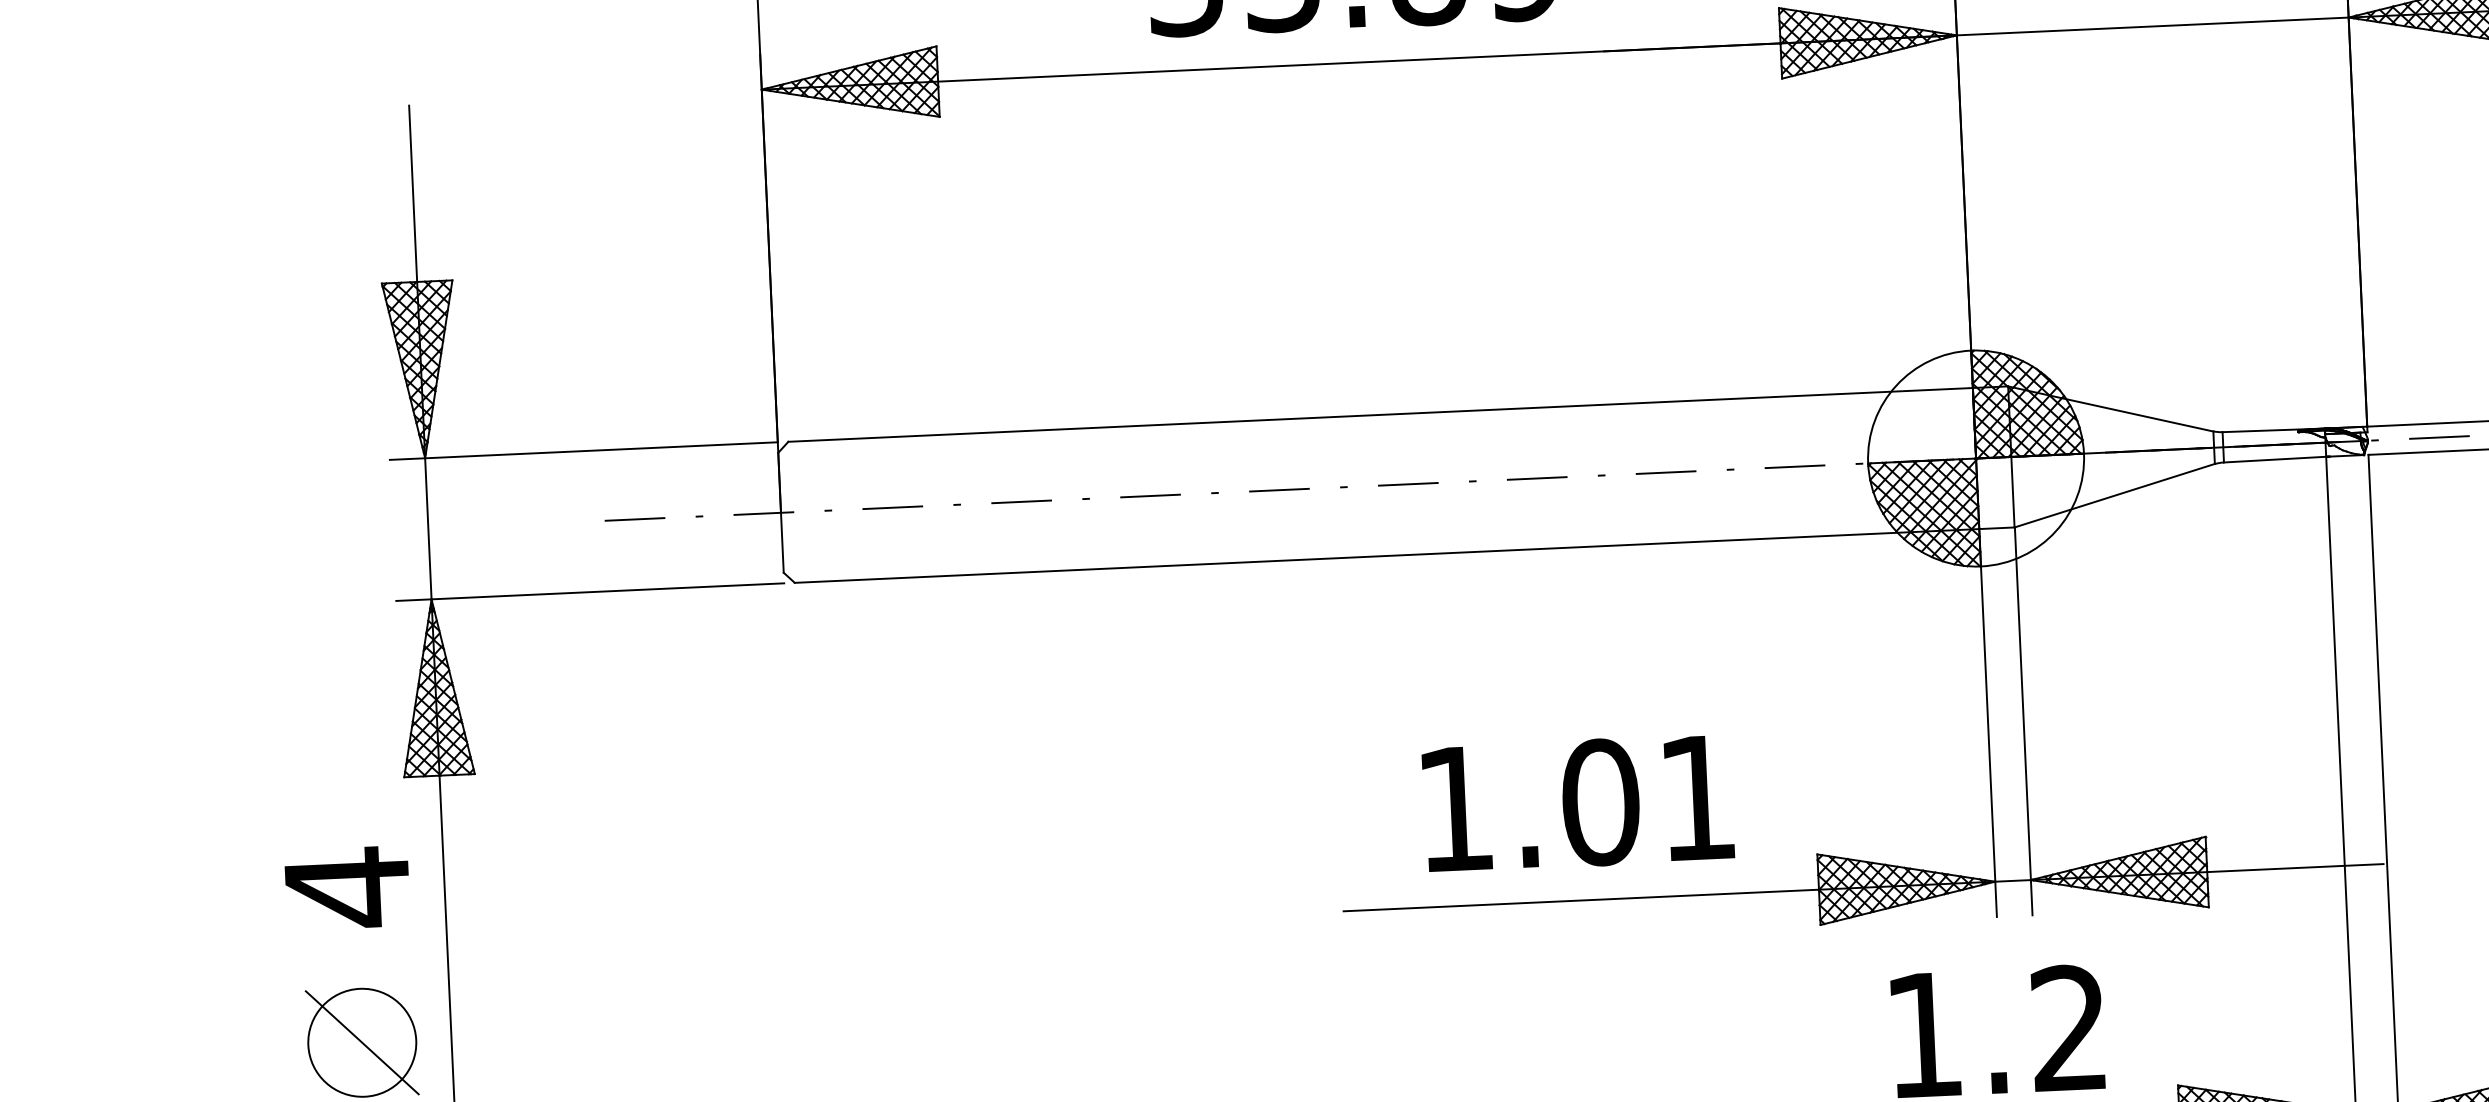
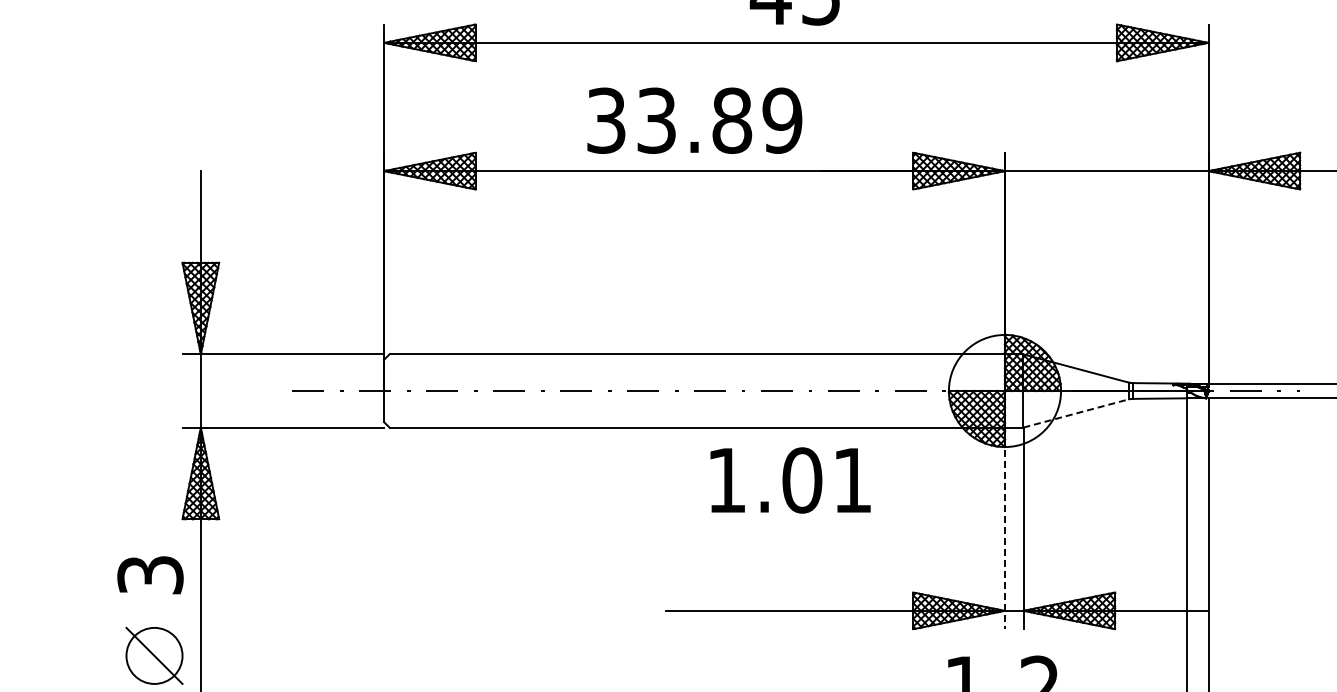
line: (2113, 495) -> (1075, 413), solid -> dashed
line: (1987, 723) -> (1004, 528), solid -> dashed
text: (1578, 803) -> (790, 480), moved
text: (347, 888) -> (150, 575), 4 -> 3

